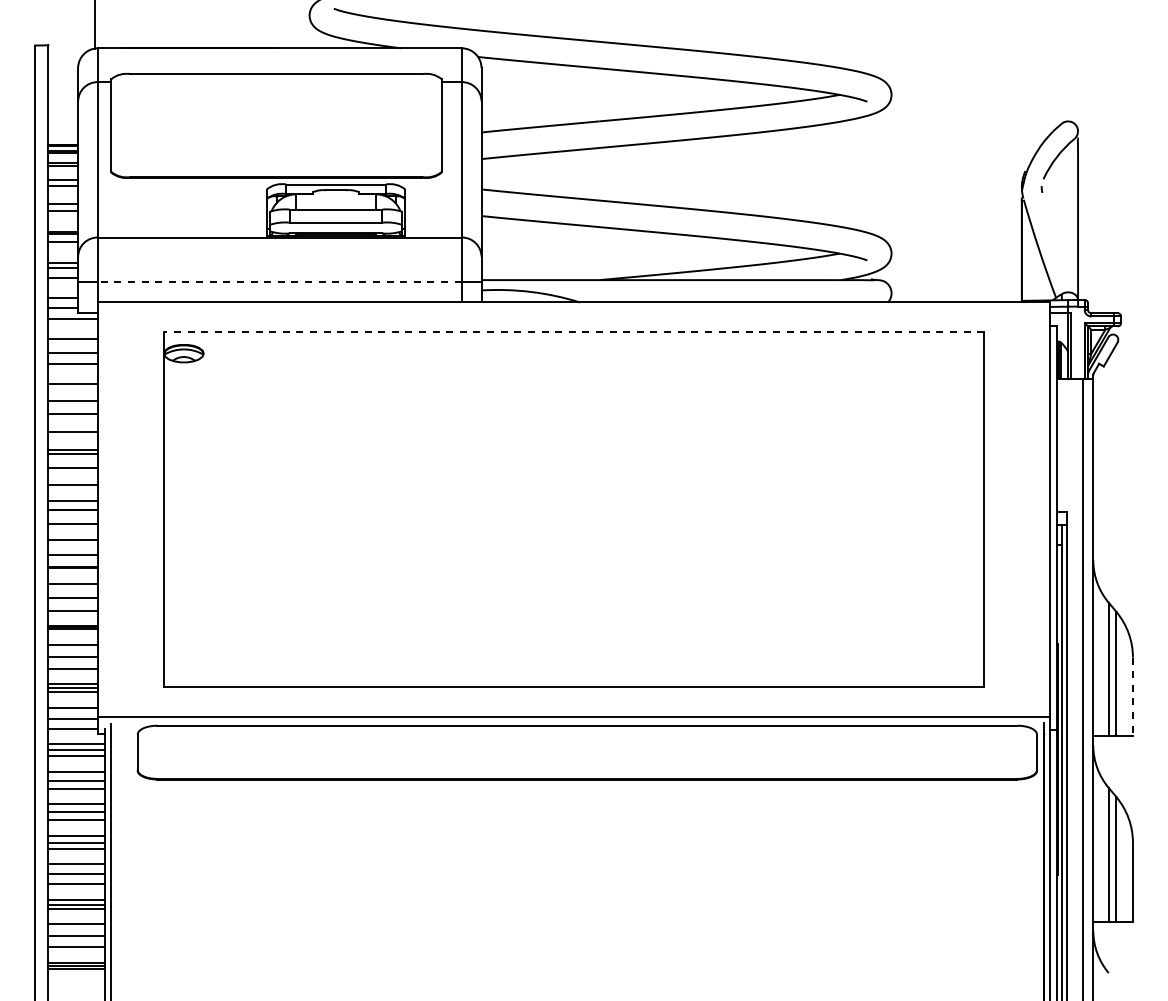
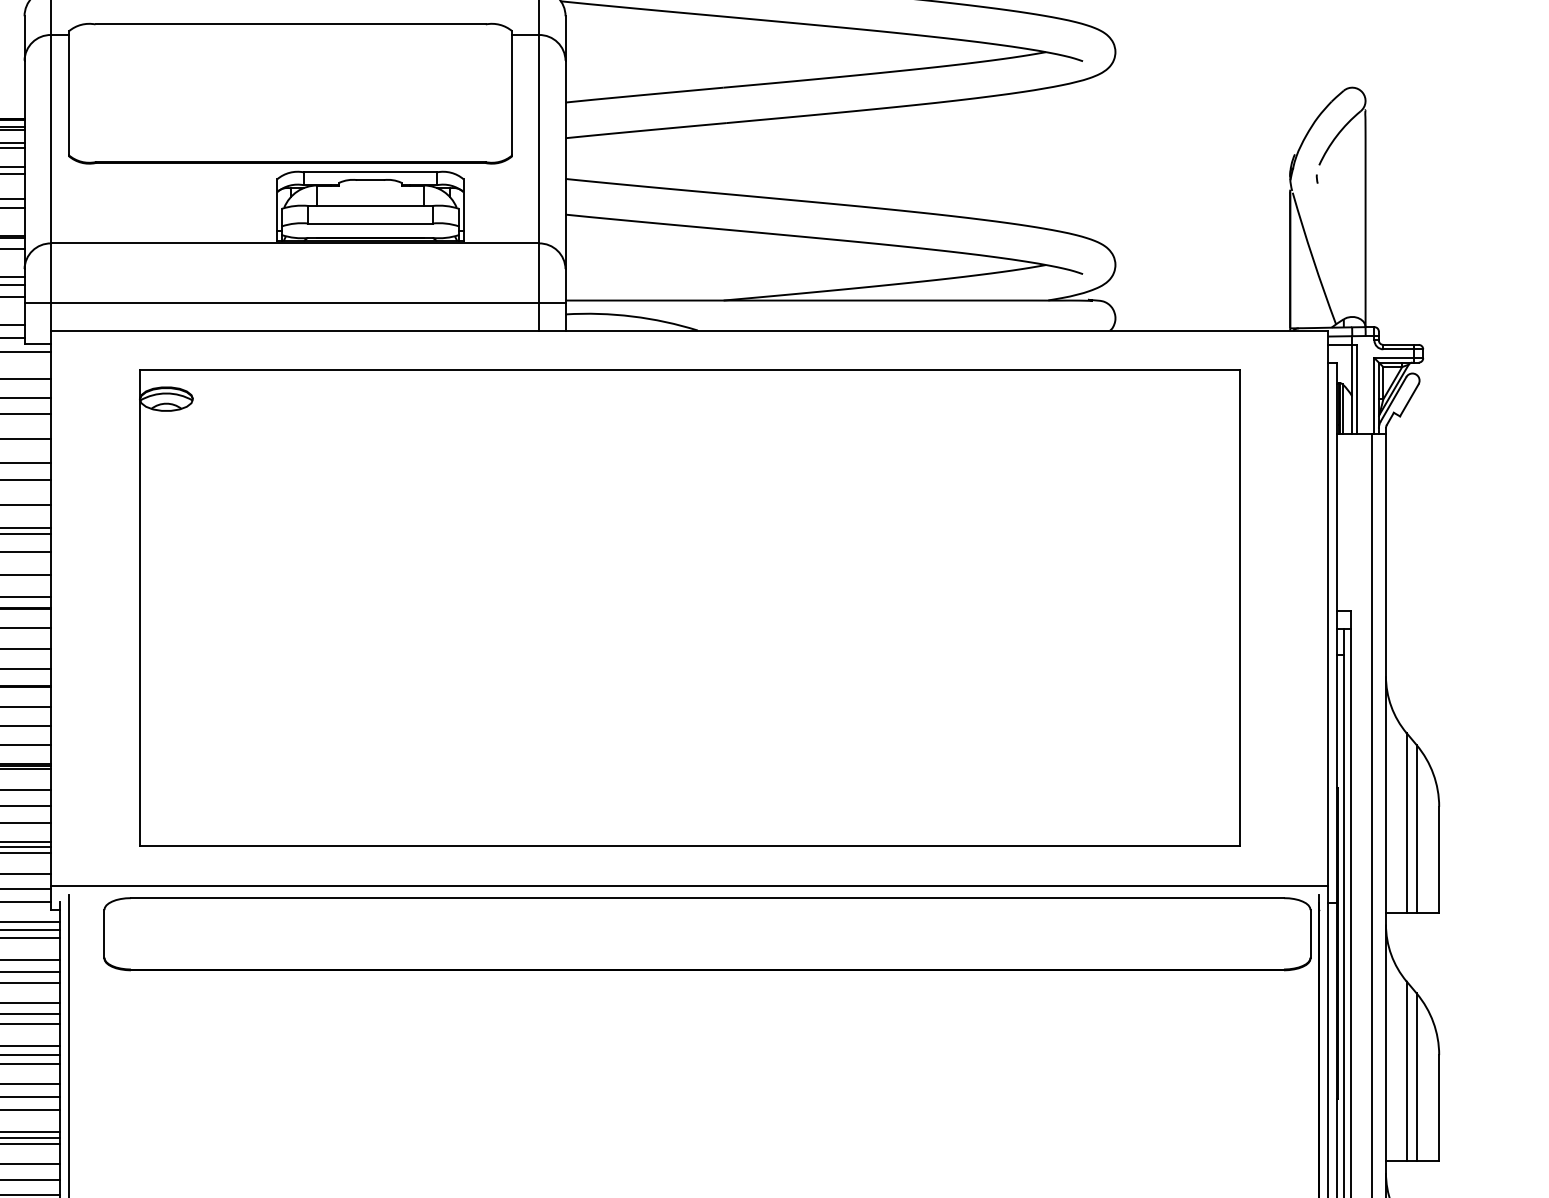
line: (279, 282) -> (294, 303), dashed -> solid
line: (573, 332) -> (688, 370), dashed -> solid
line: (1132, 697) -> (1438, 860), dashed -> solid

